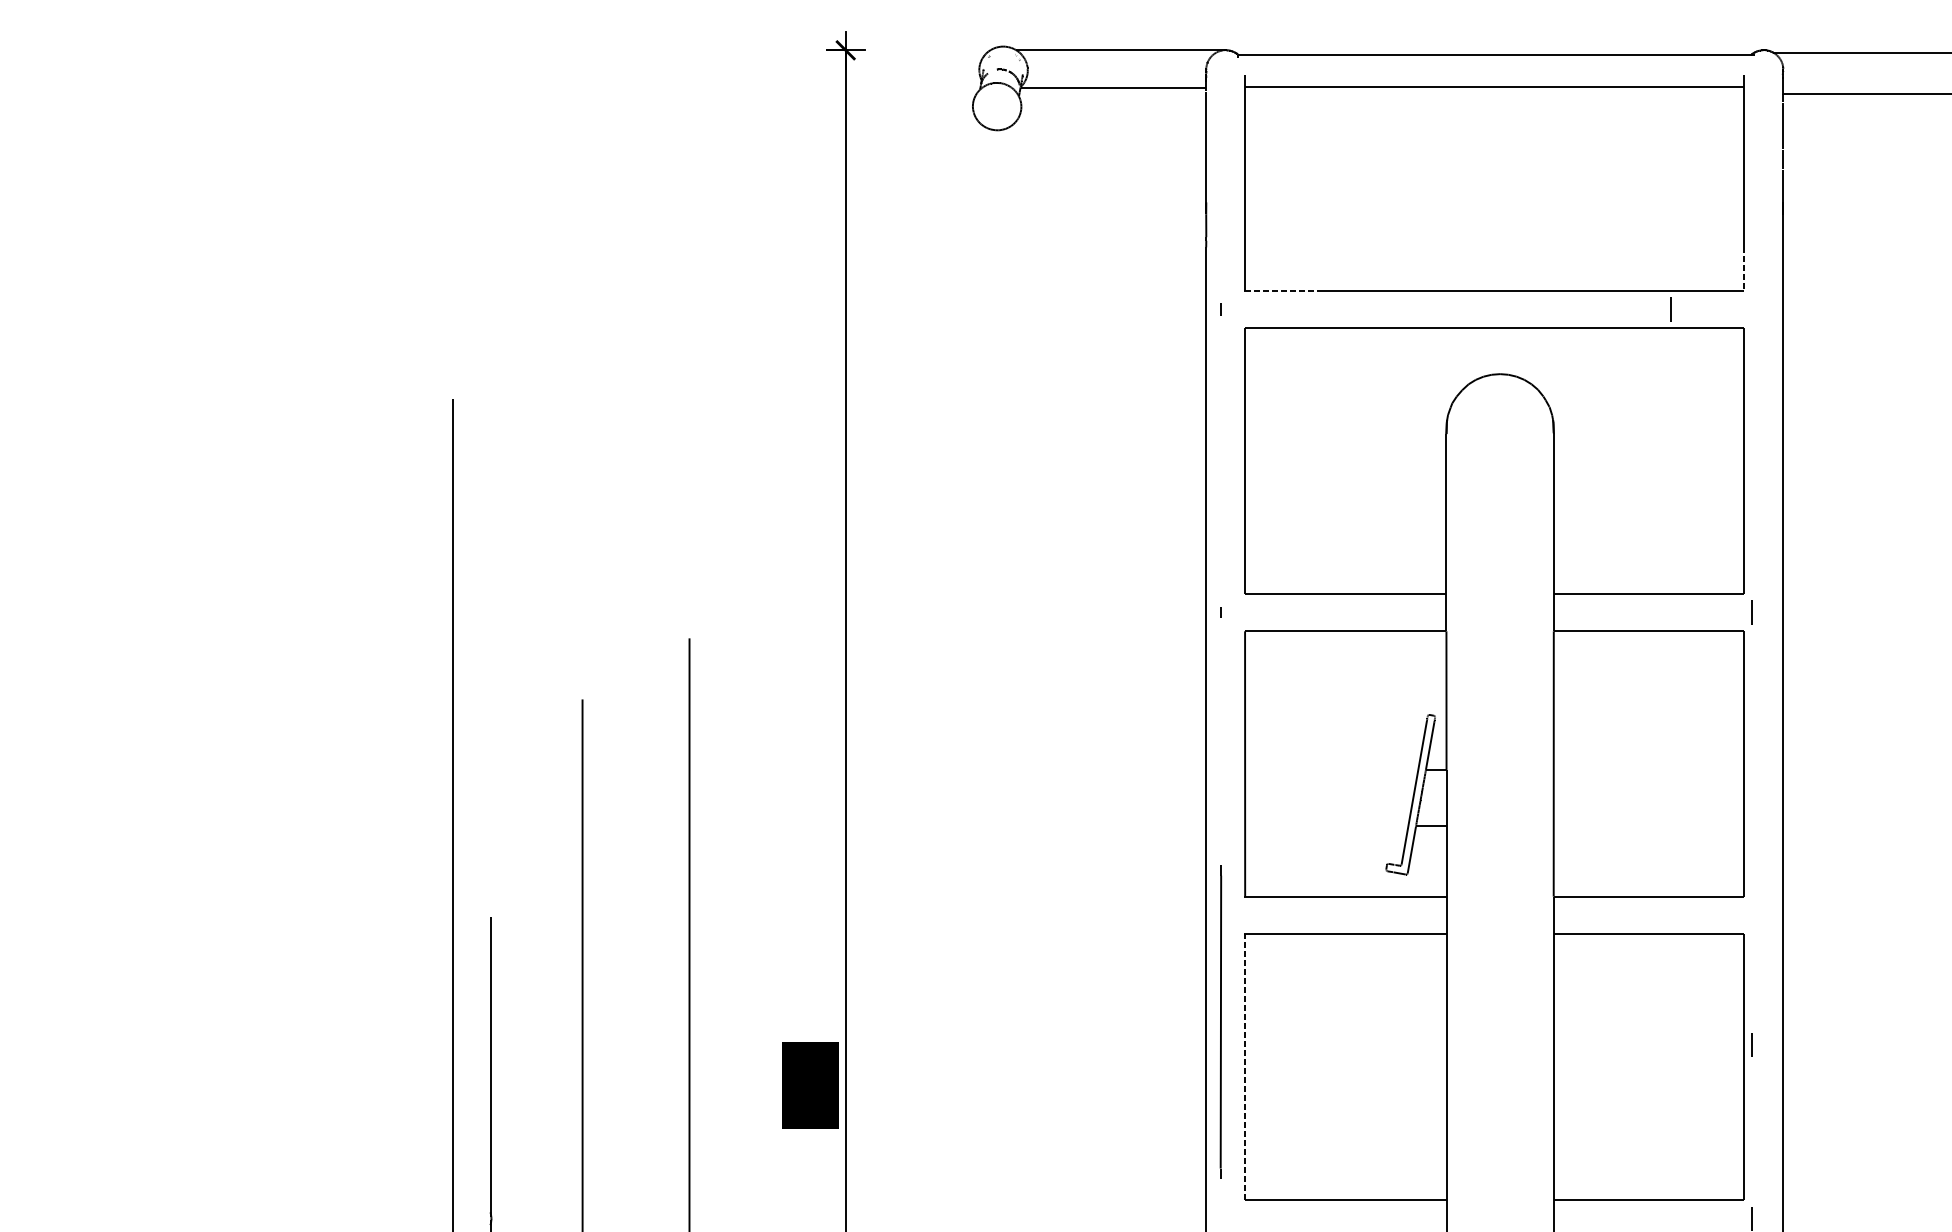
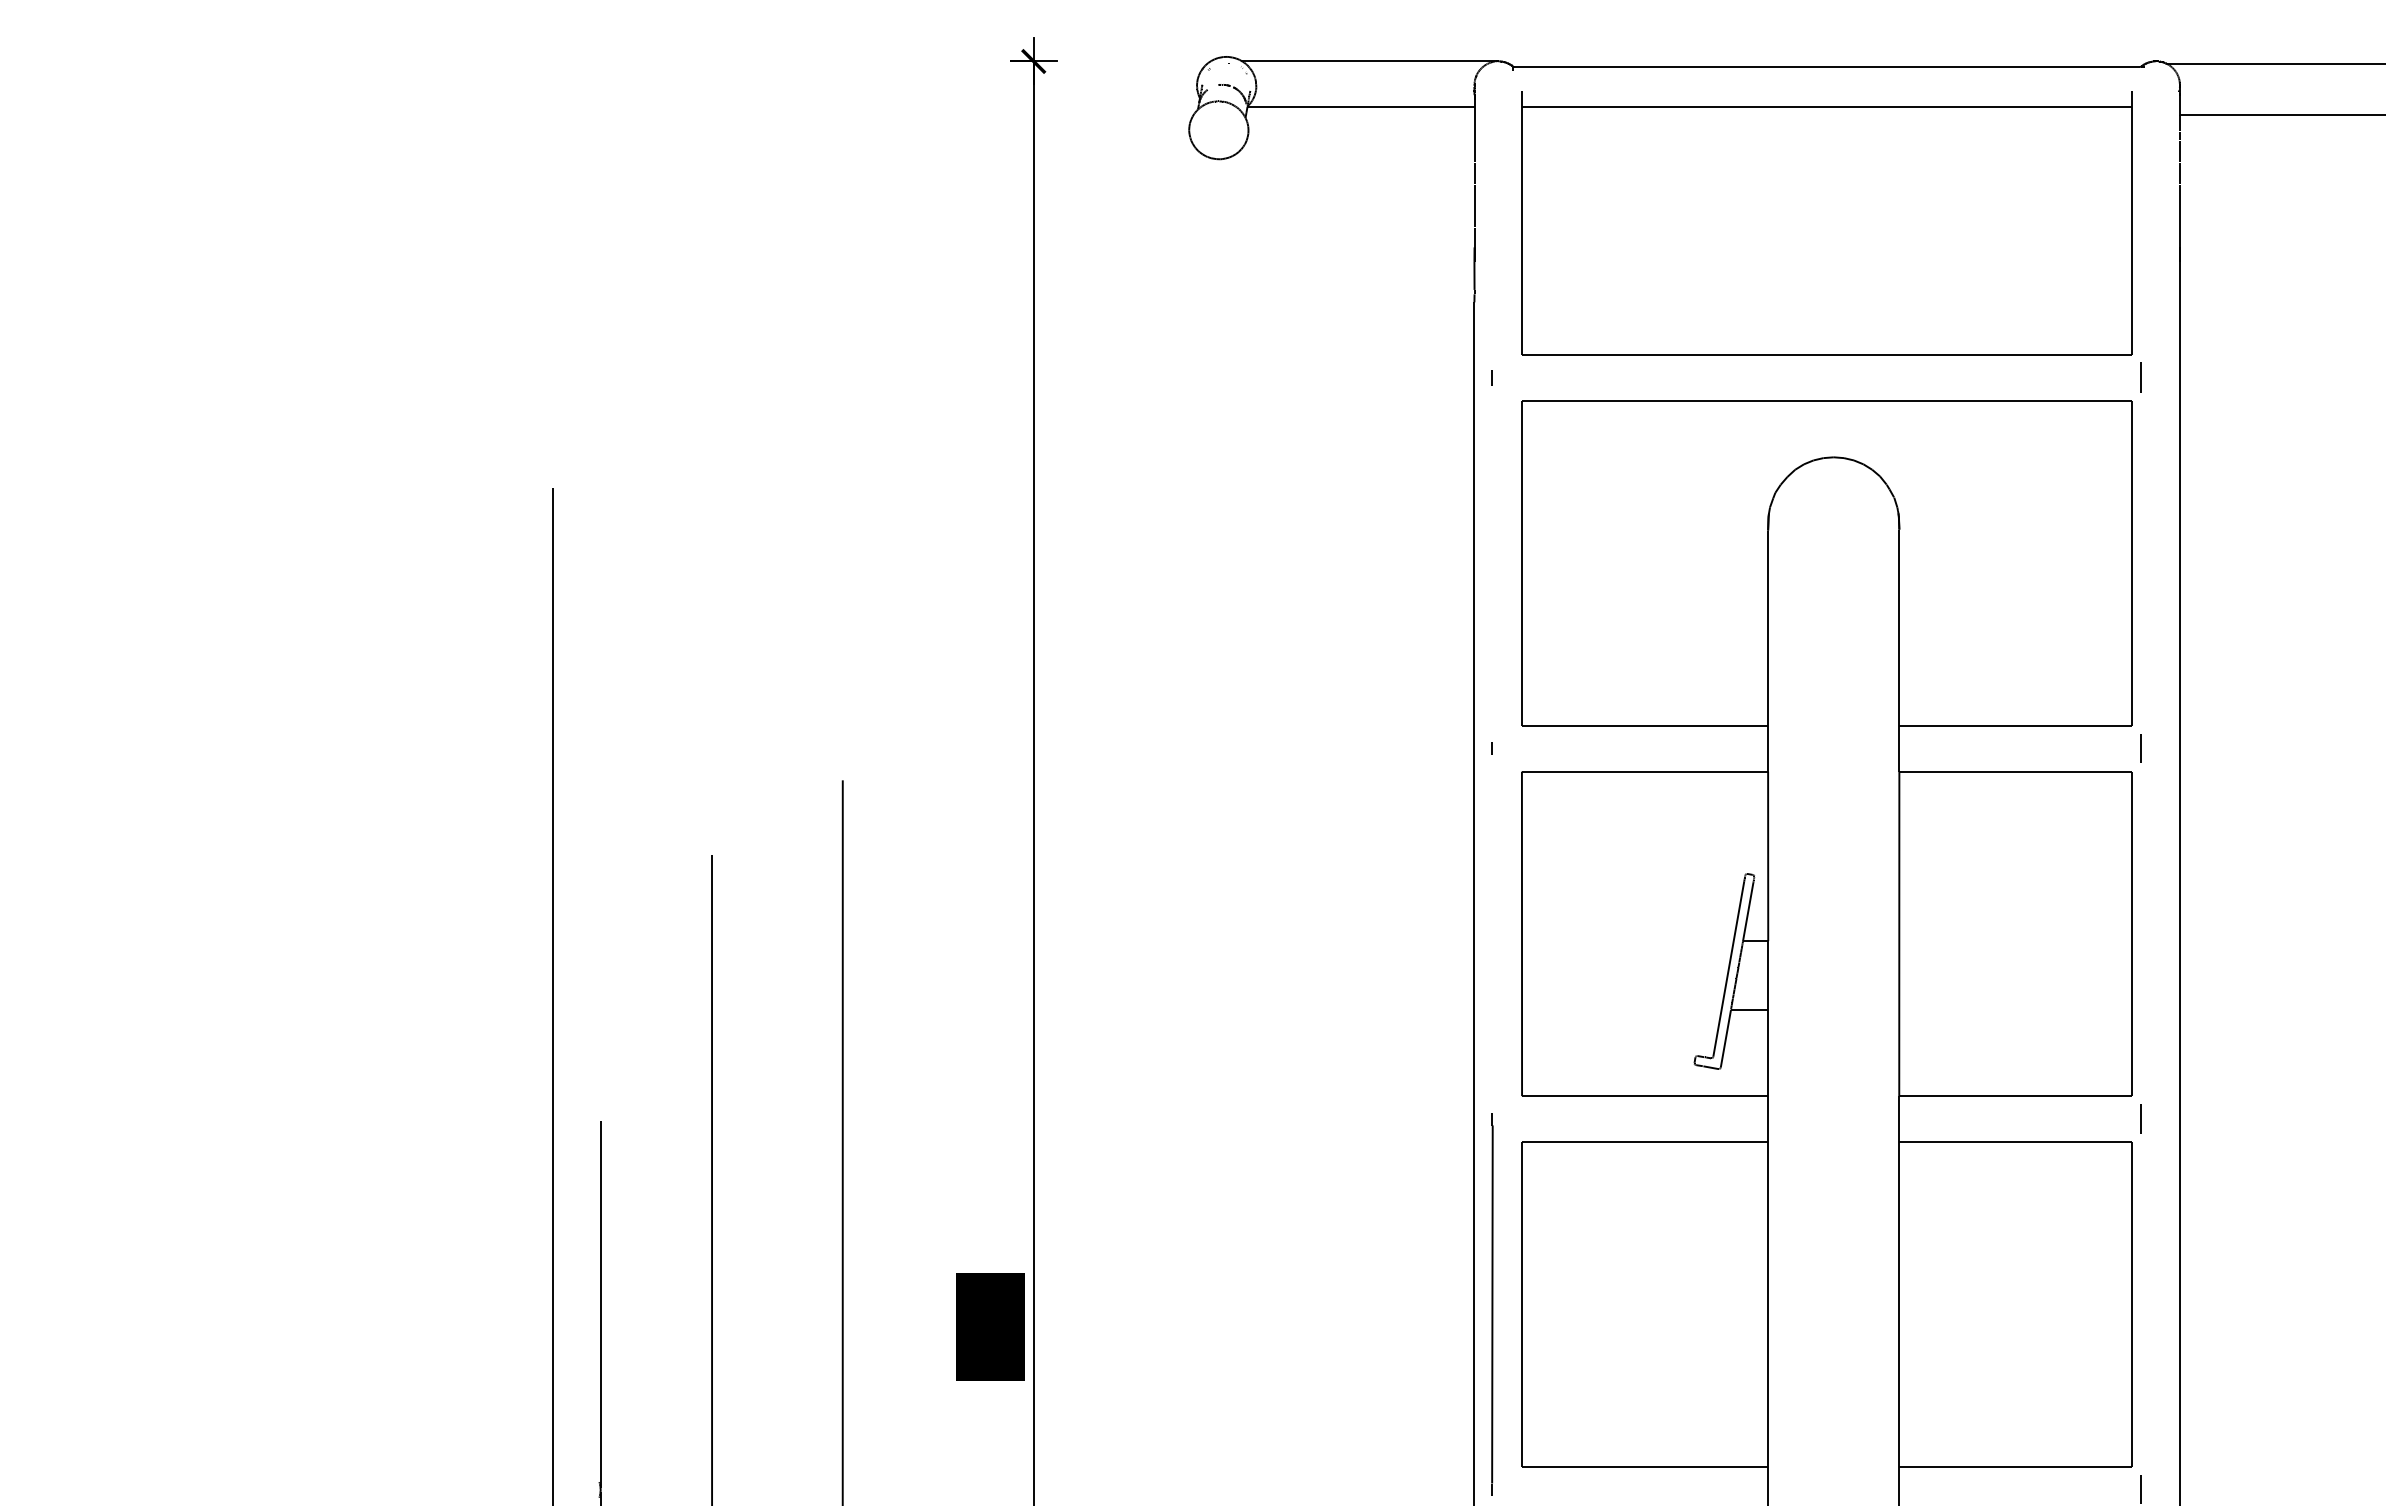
line: (1744, 269) -> (2132, 329), dashed -> solid
line: (1281, 290) -> (1566, 355), dashed -> solid
line: (1670, 308) -> (2140, 377), moved
line: (1220, 1022) -> (1492, 1304), moved
line: (1751, 1044) -> (2140, 1118), moved
line: (1245, 1066) -> (1522, 1303), dashed -> solid

